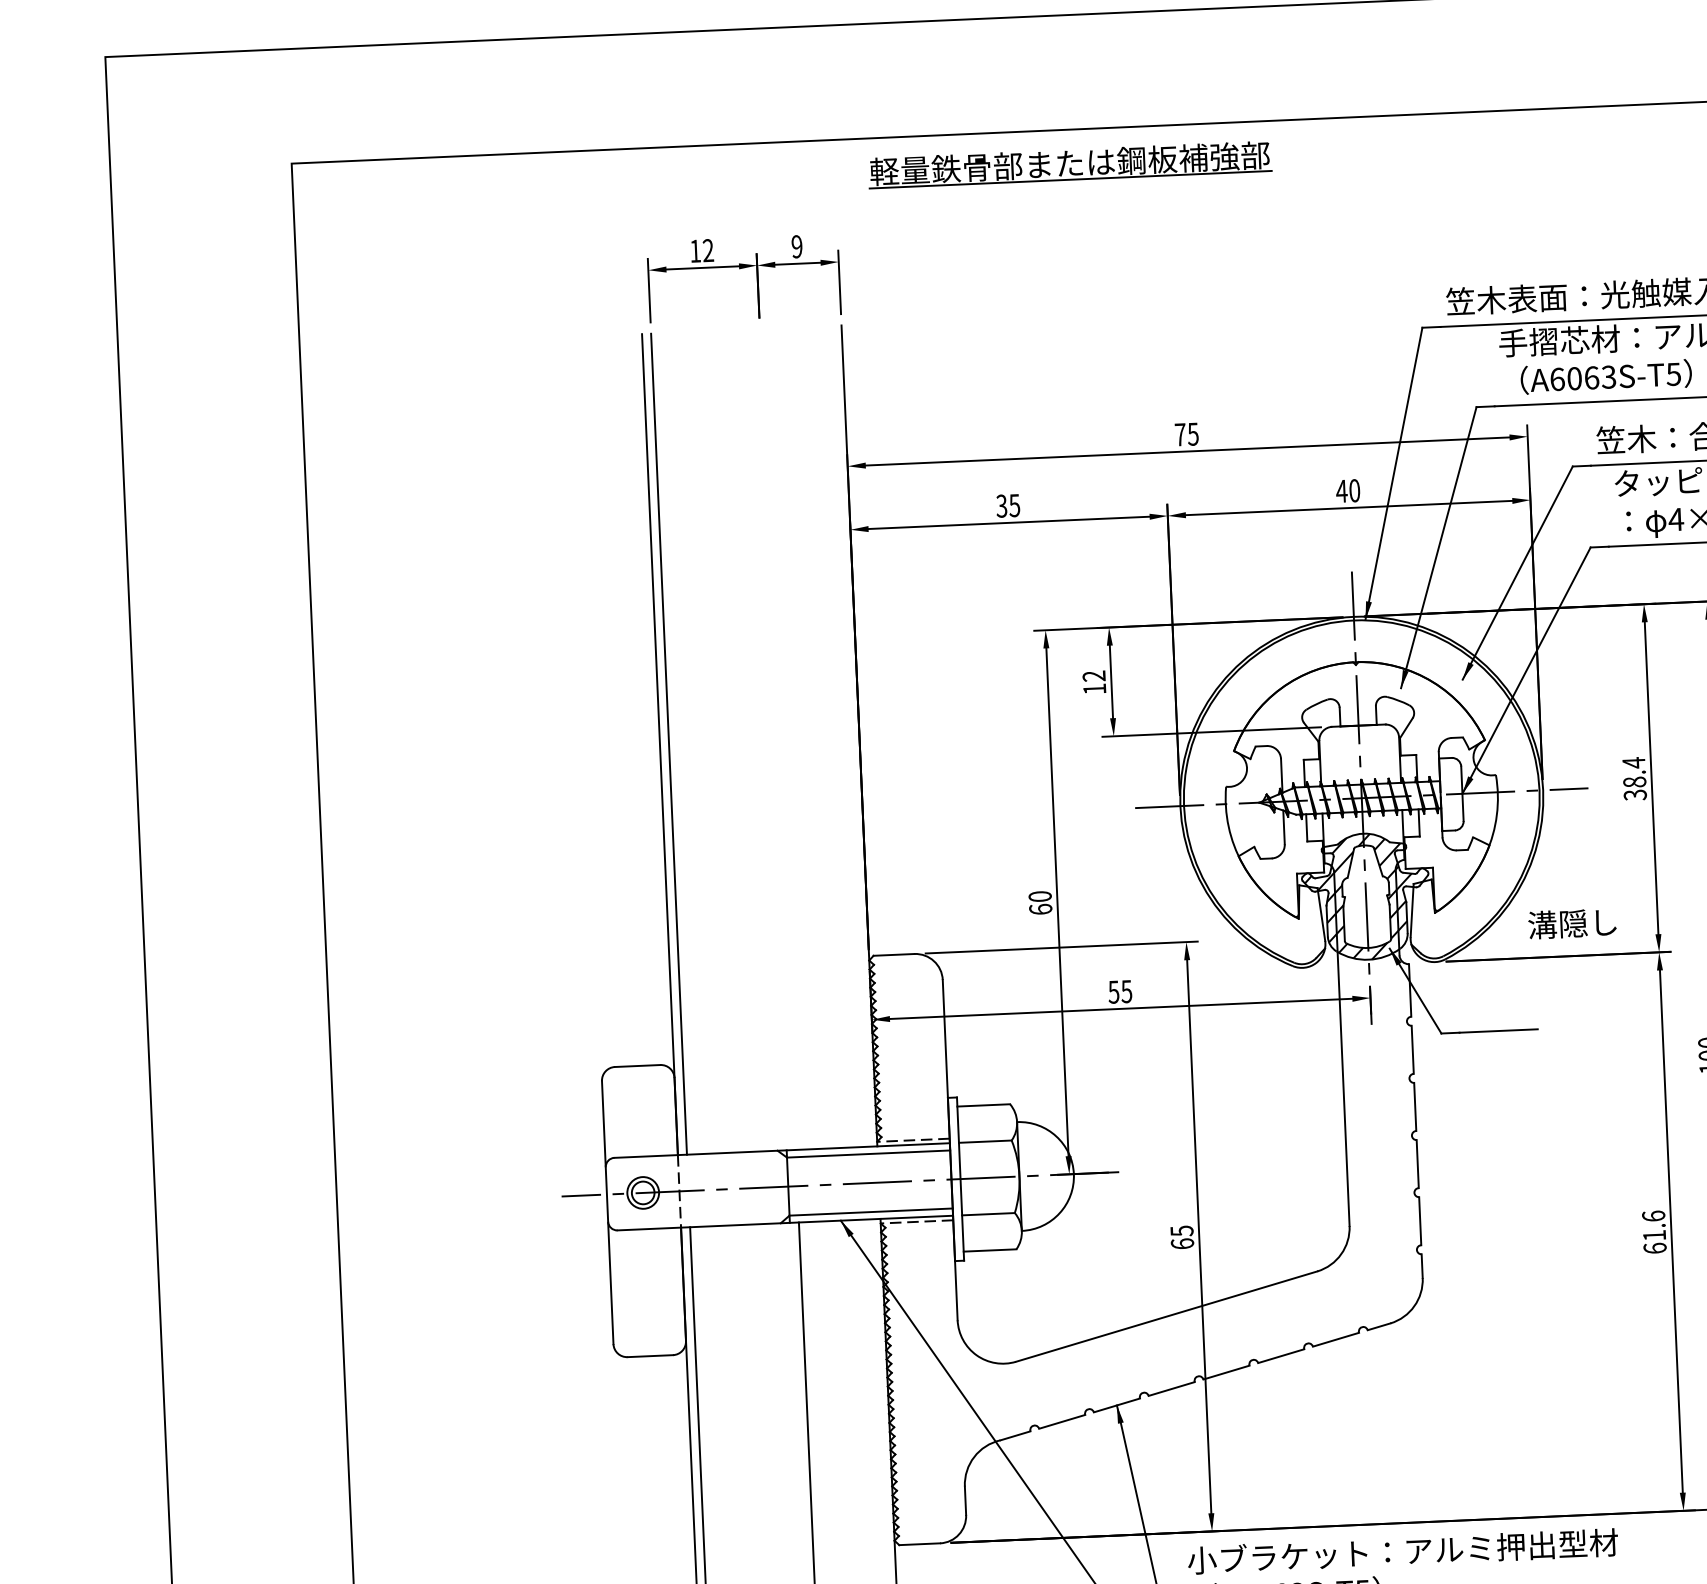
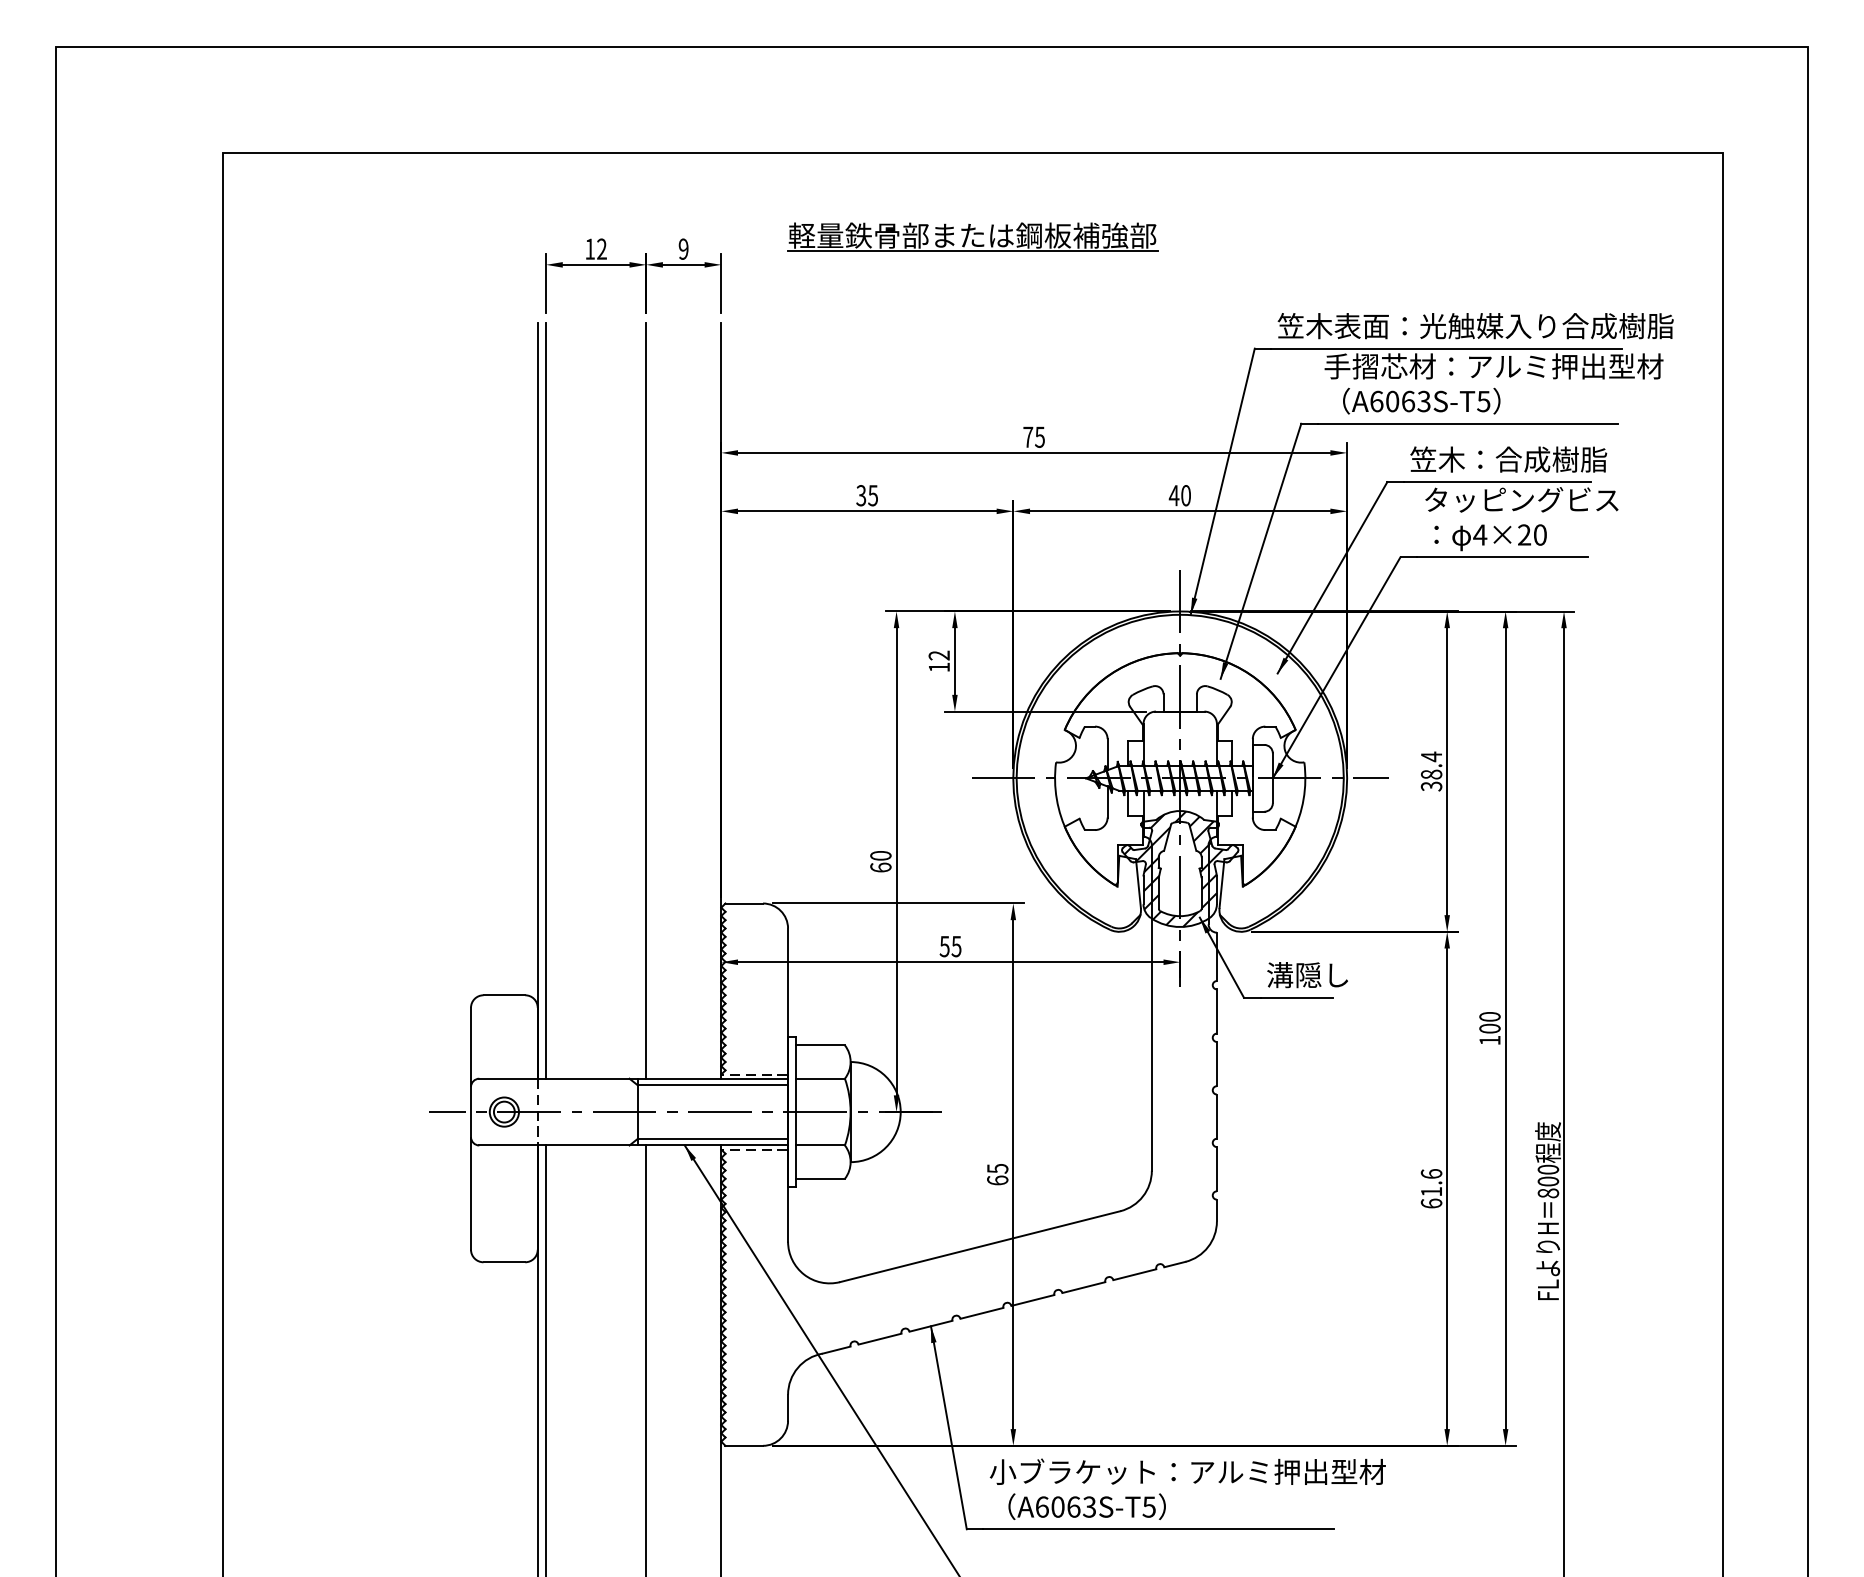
part: (1069, 164) -> (972, 236), moved
line: (778, 738) -> (646, 700), added
text: (1572, 924) -> (1307, 975), moved

